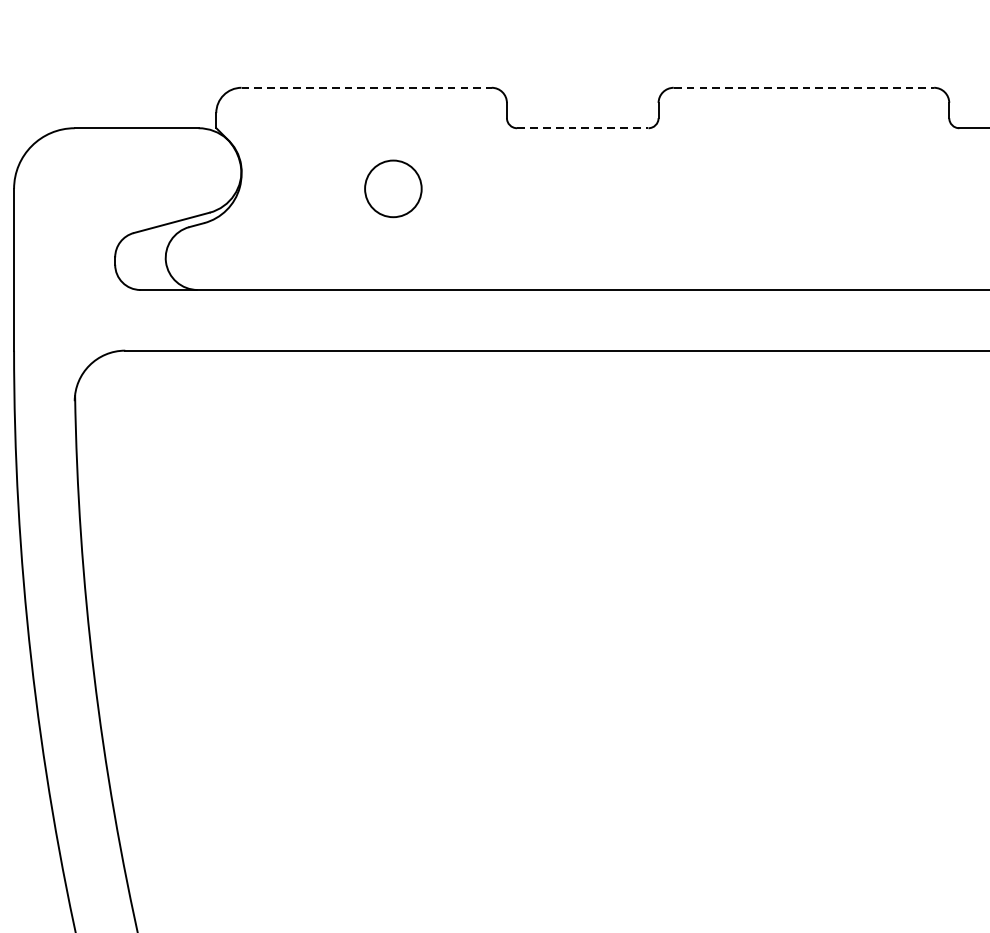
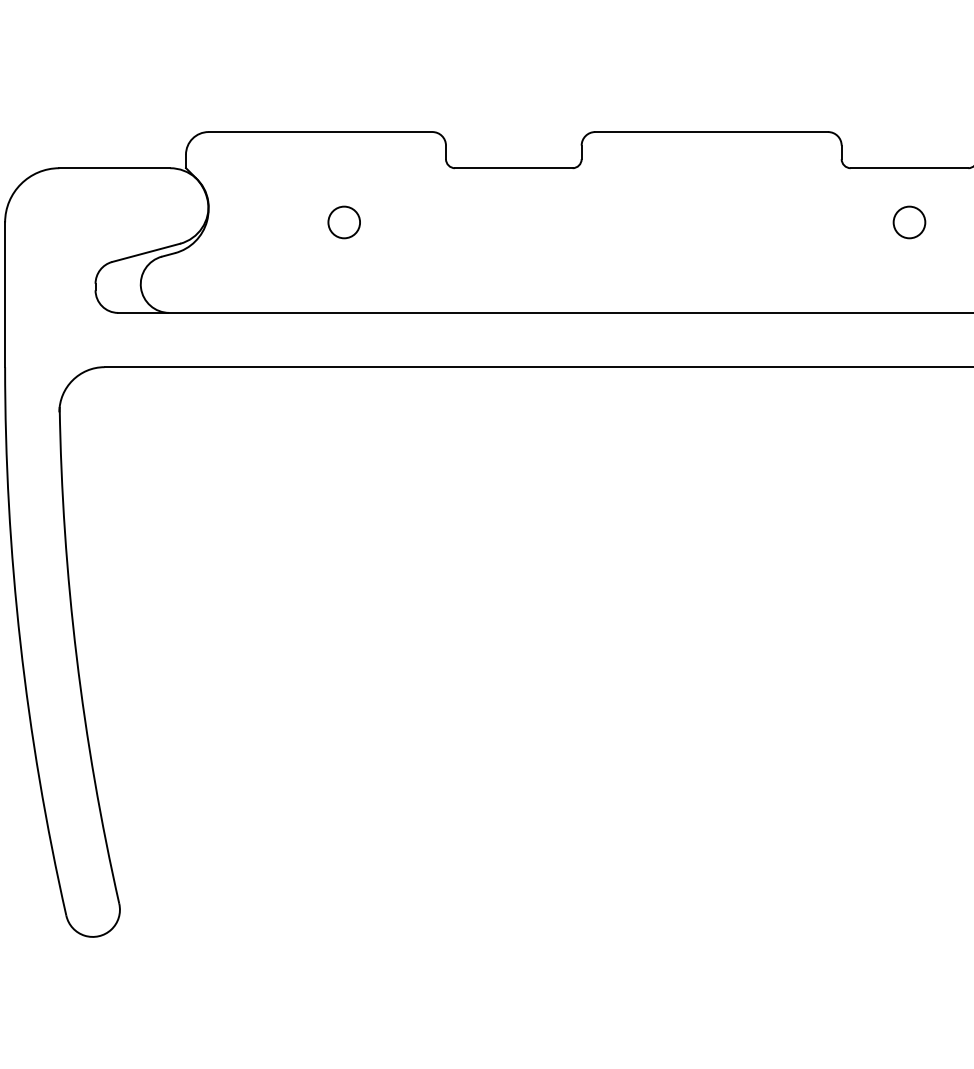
line: (366, 88) -> (320, 132), dashed -> solid
line: (804, 88) -> (712, 132), dashed -> solid
line: (582, 128) -> (513, 168), dashed -> solid
circle: (392, 188) -> (343, 222), size x0.62

